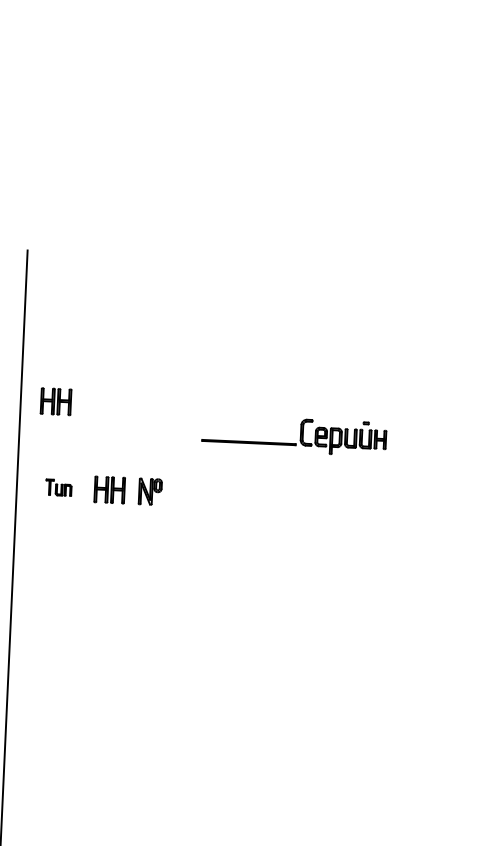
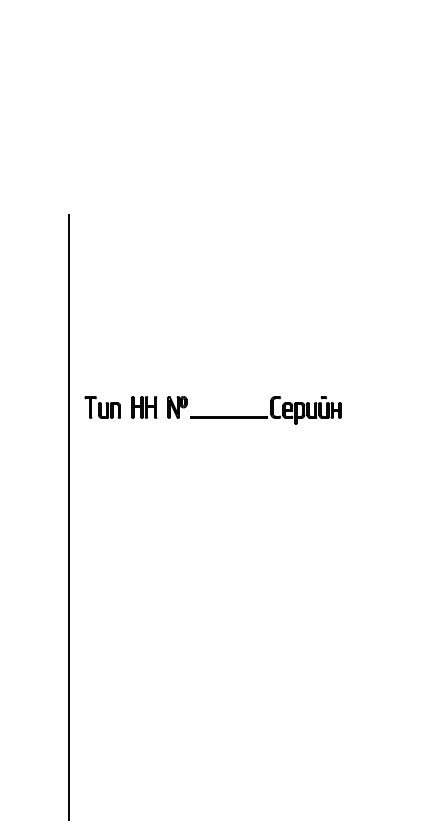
part: (56, 401) -> (97, 337), removed
part: (294, 435) -> (265, 410), moved
part: (58, 487) -> (102, 407), size x1.67

